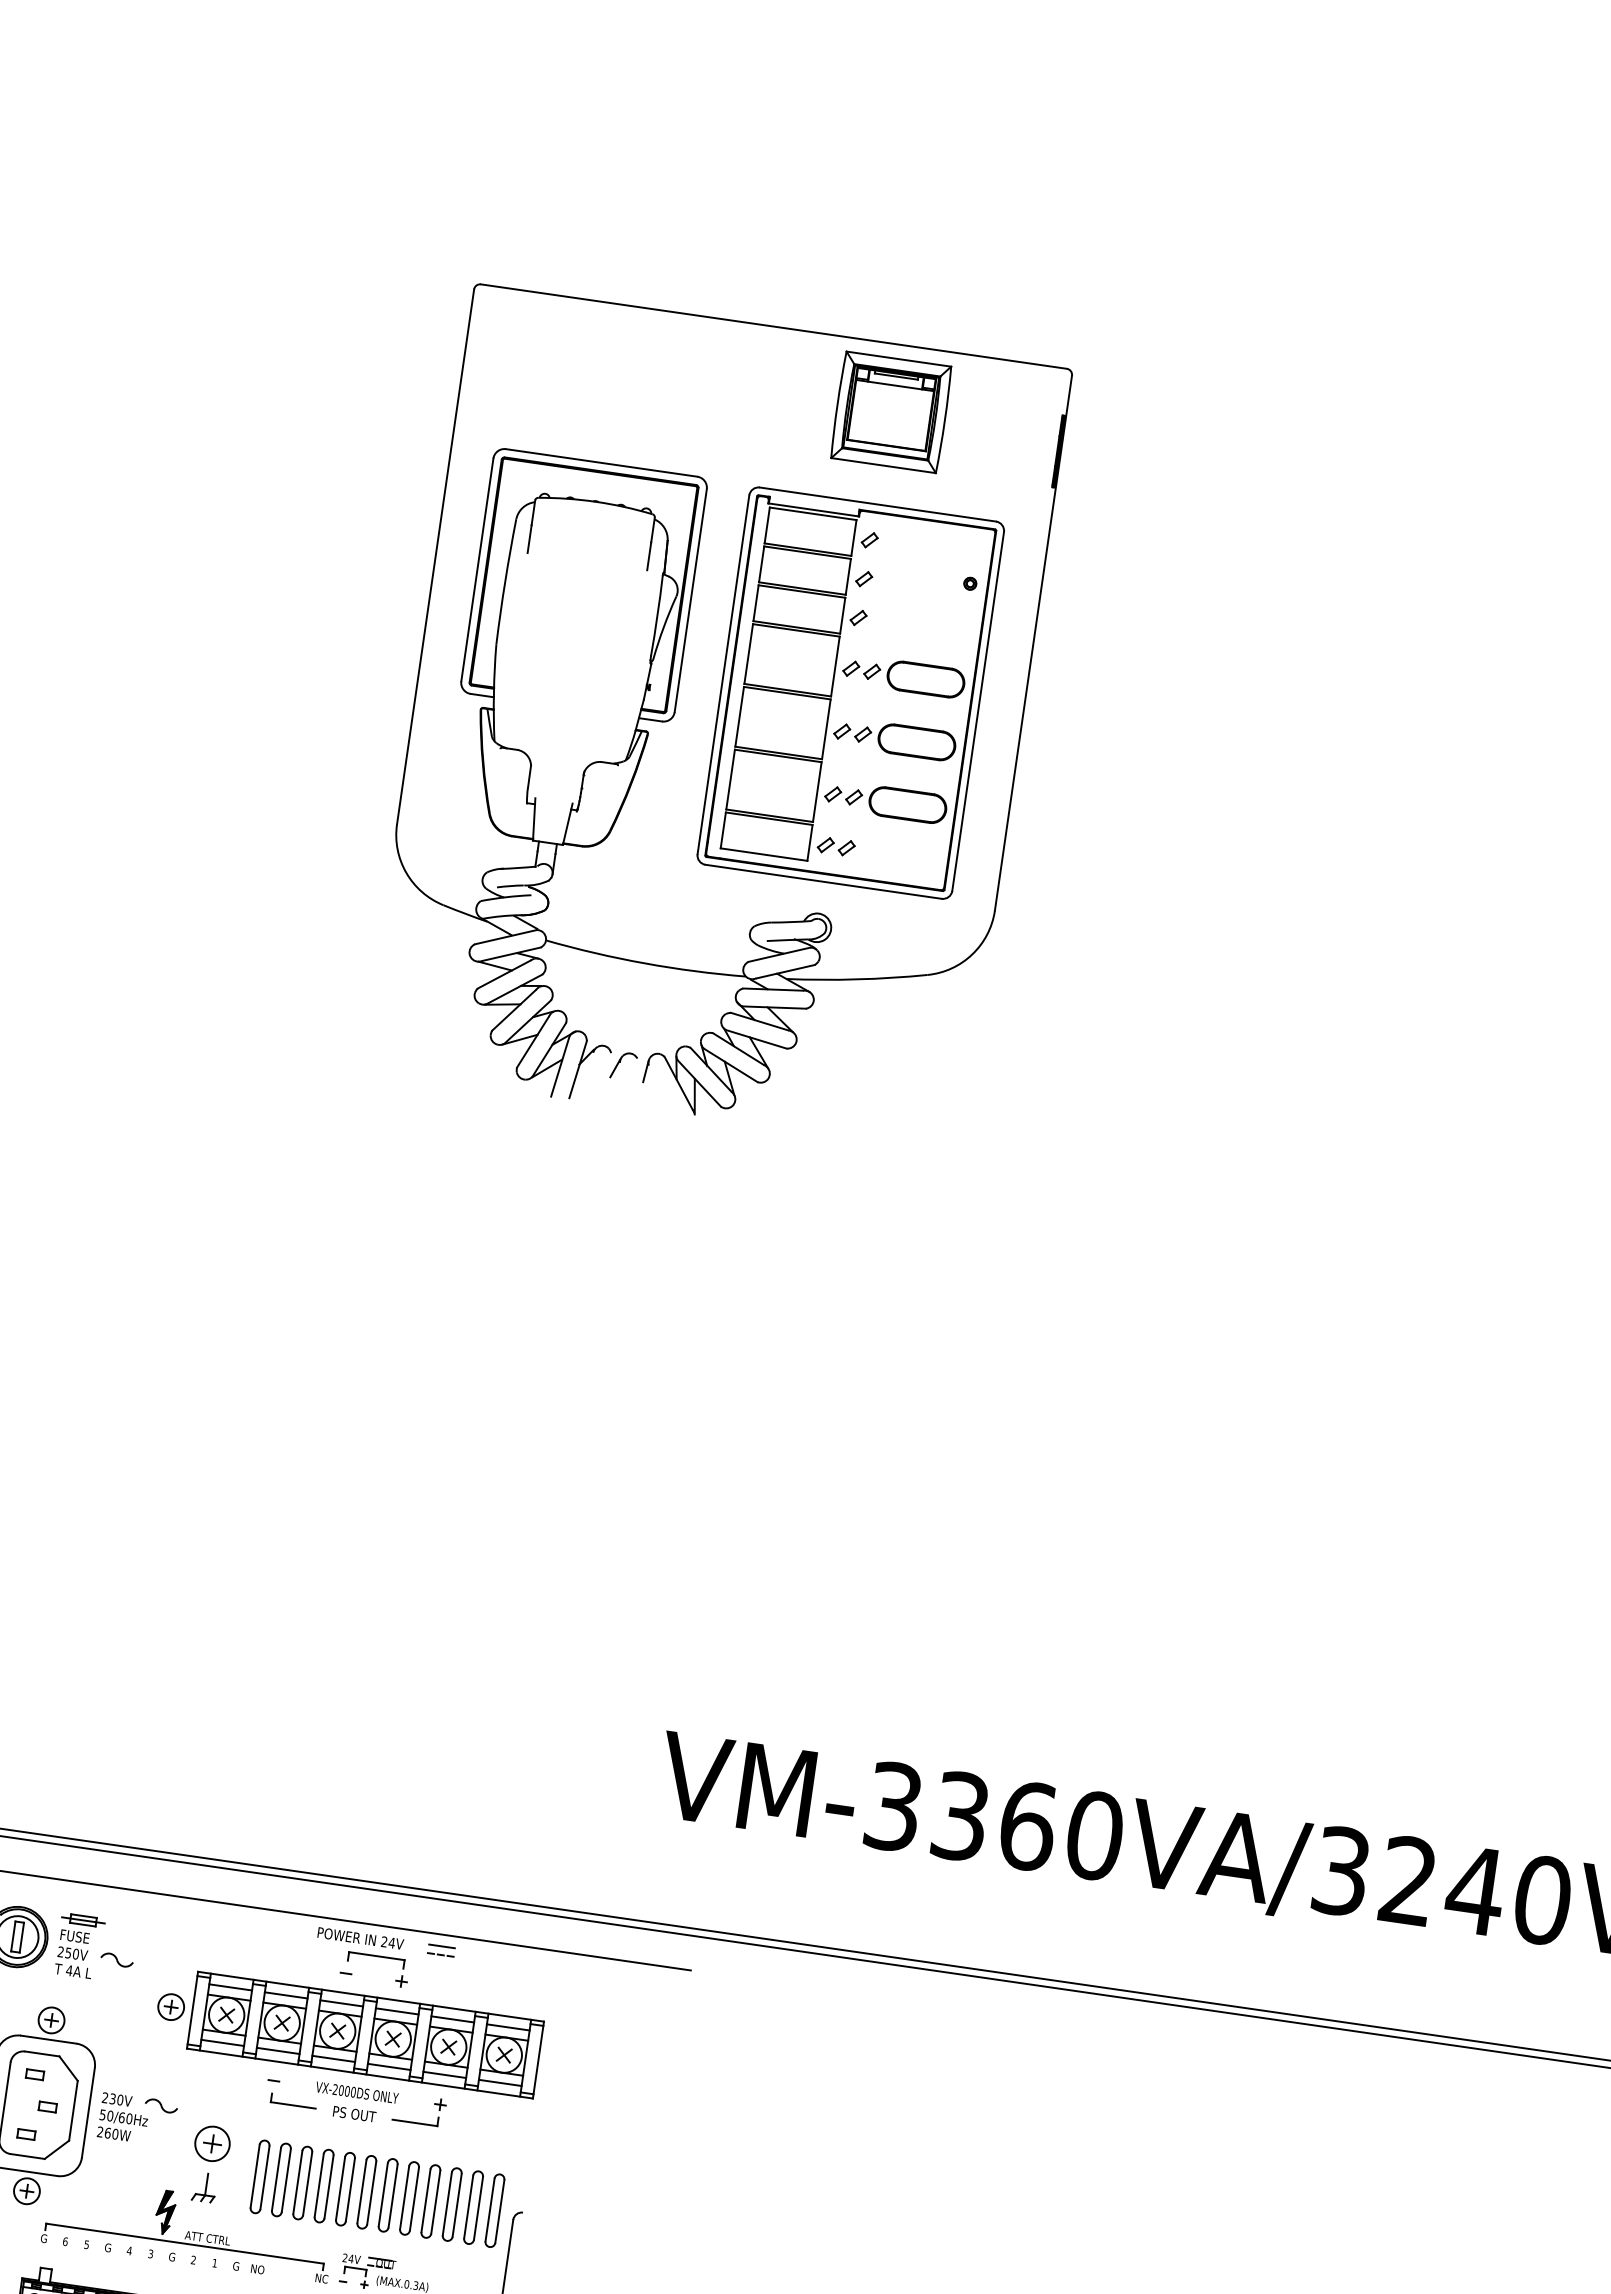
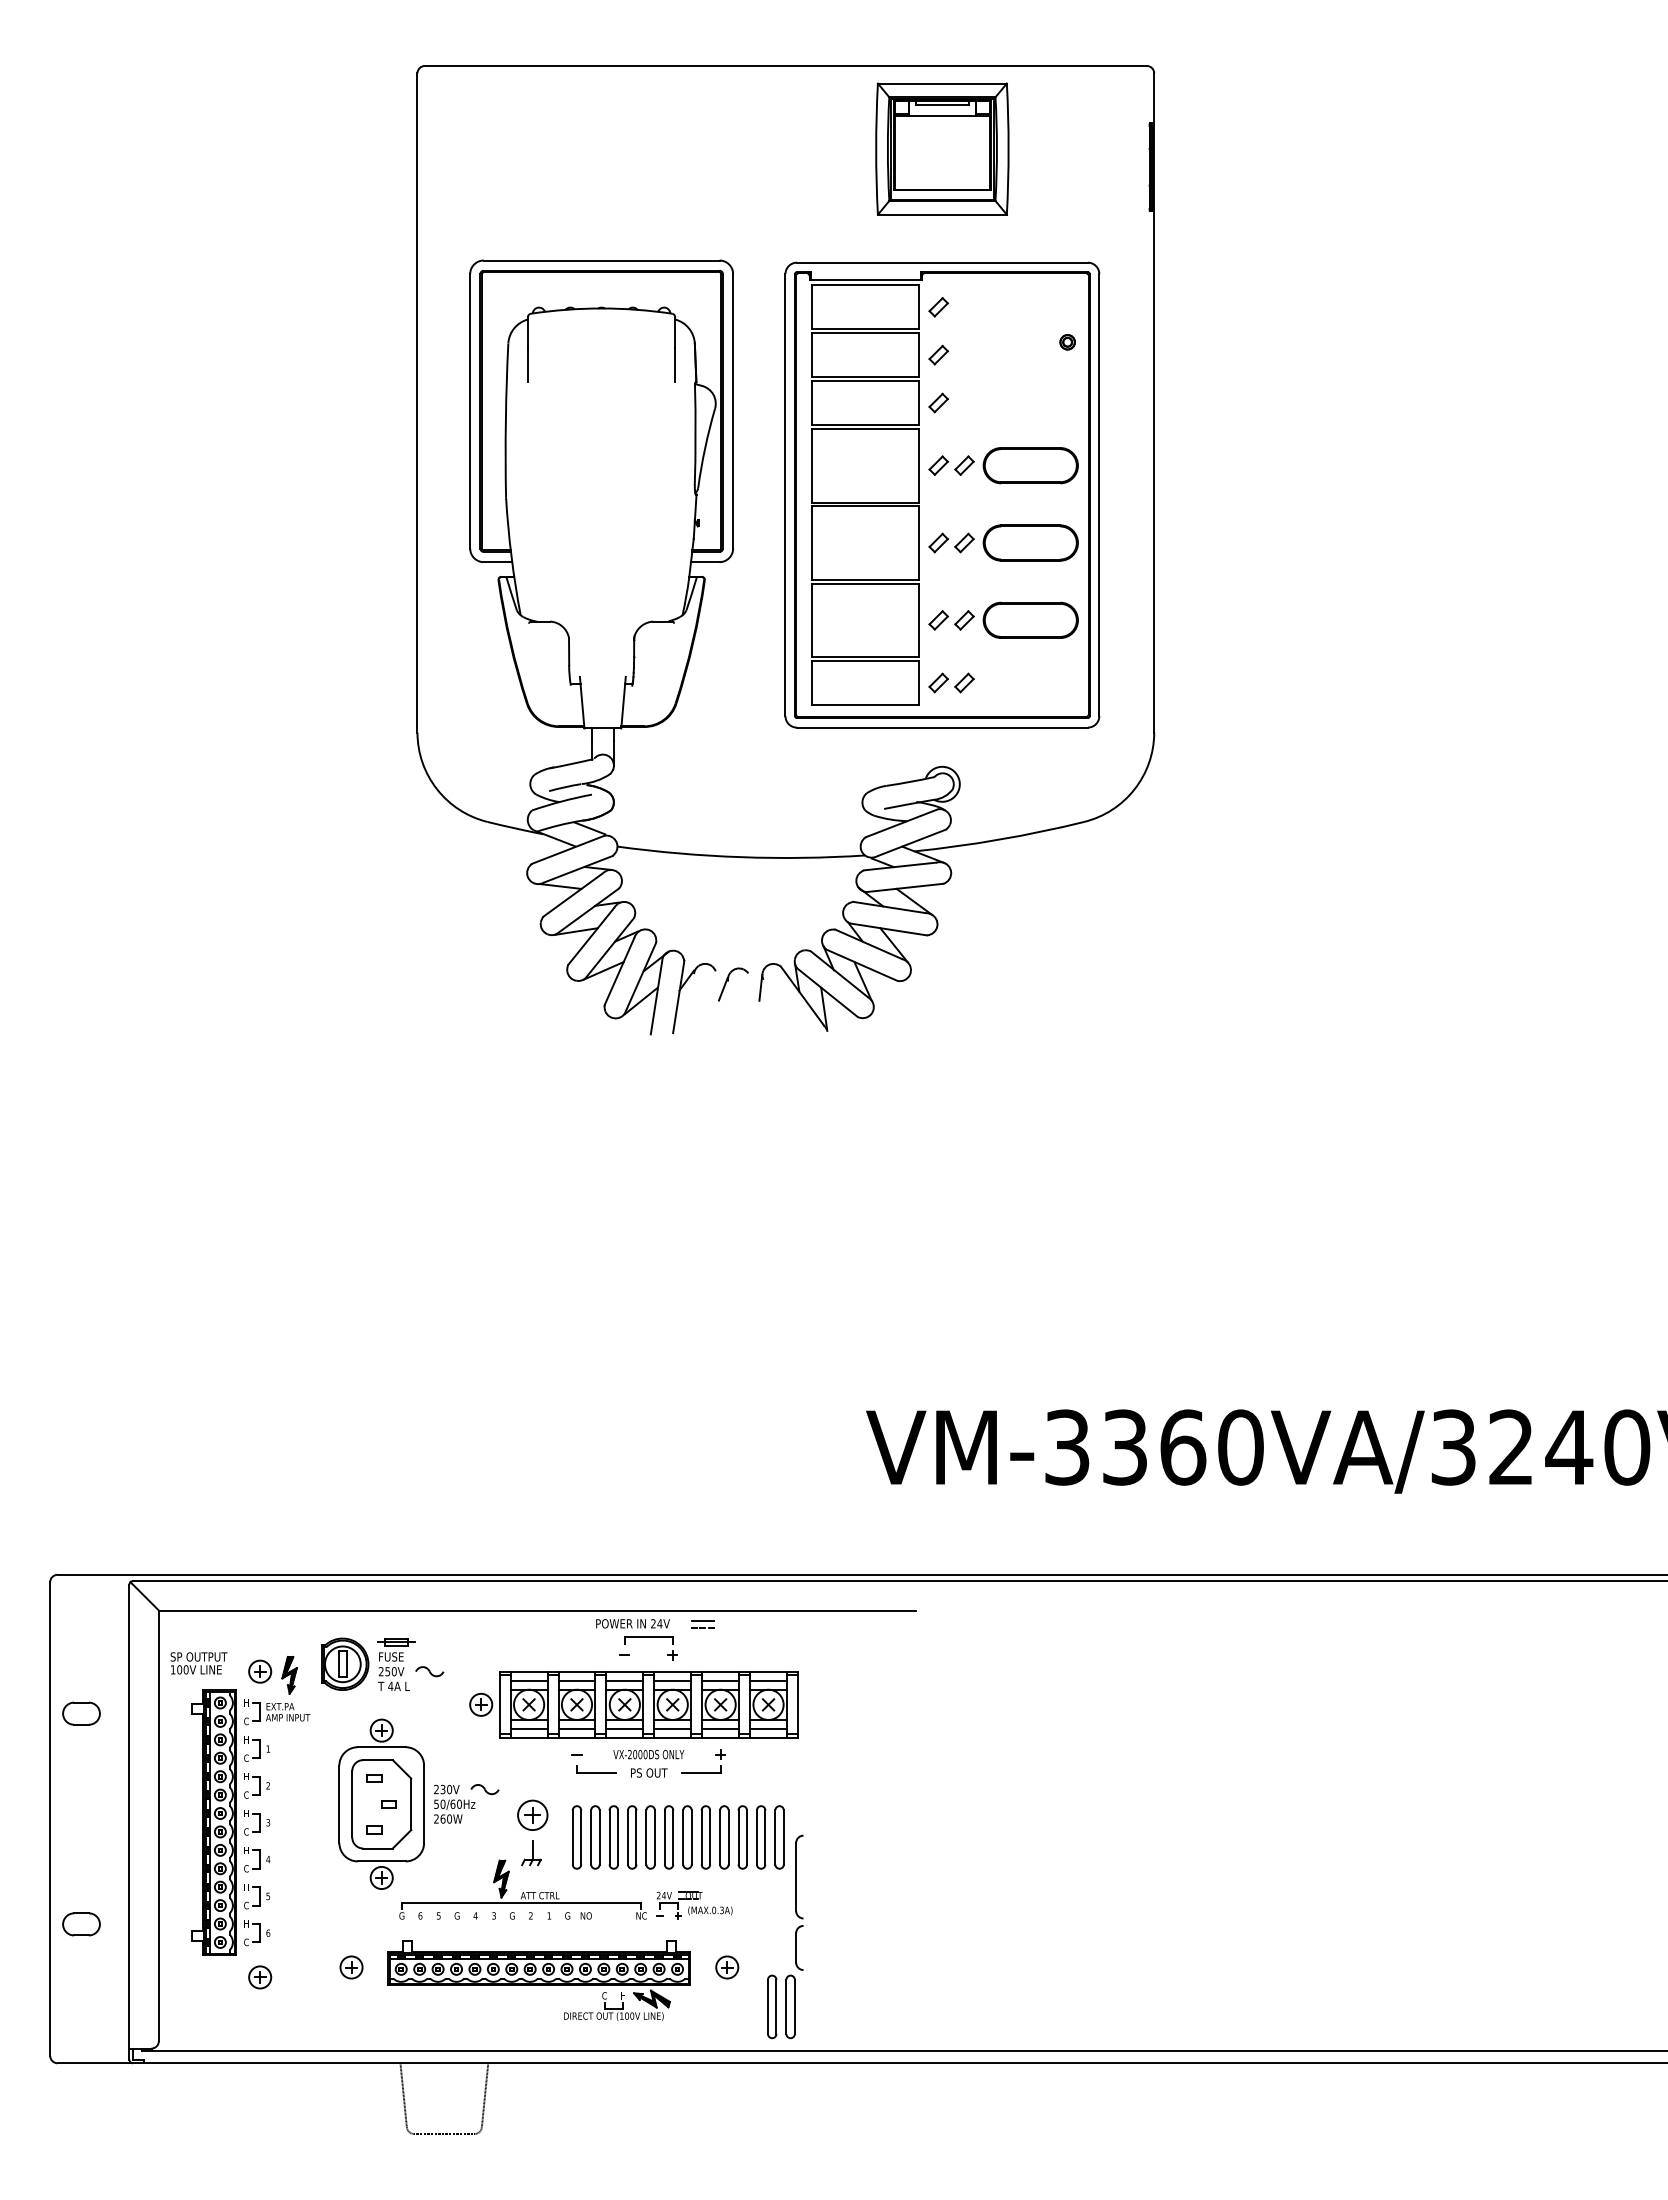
part: (716, 719) -> (785, 550), size x1.43

